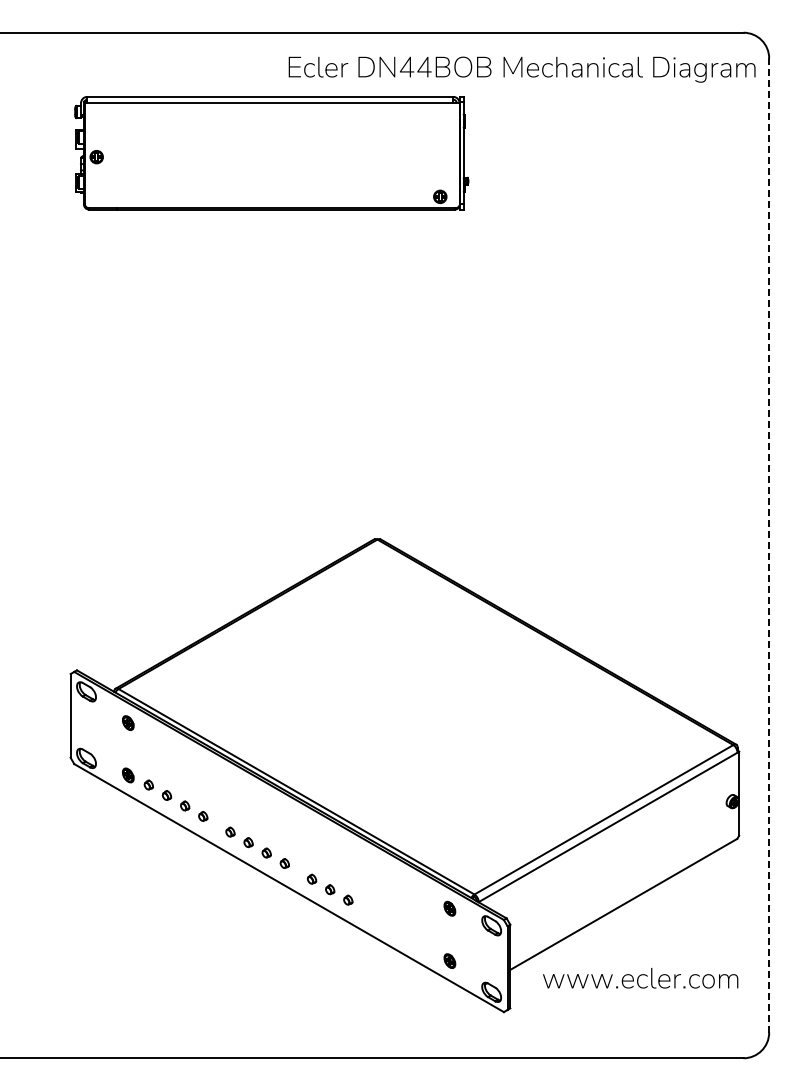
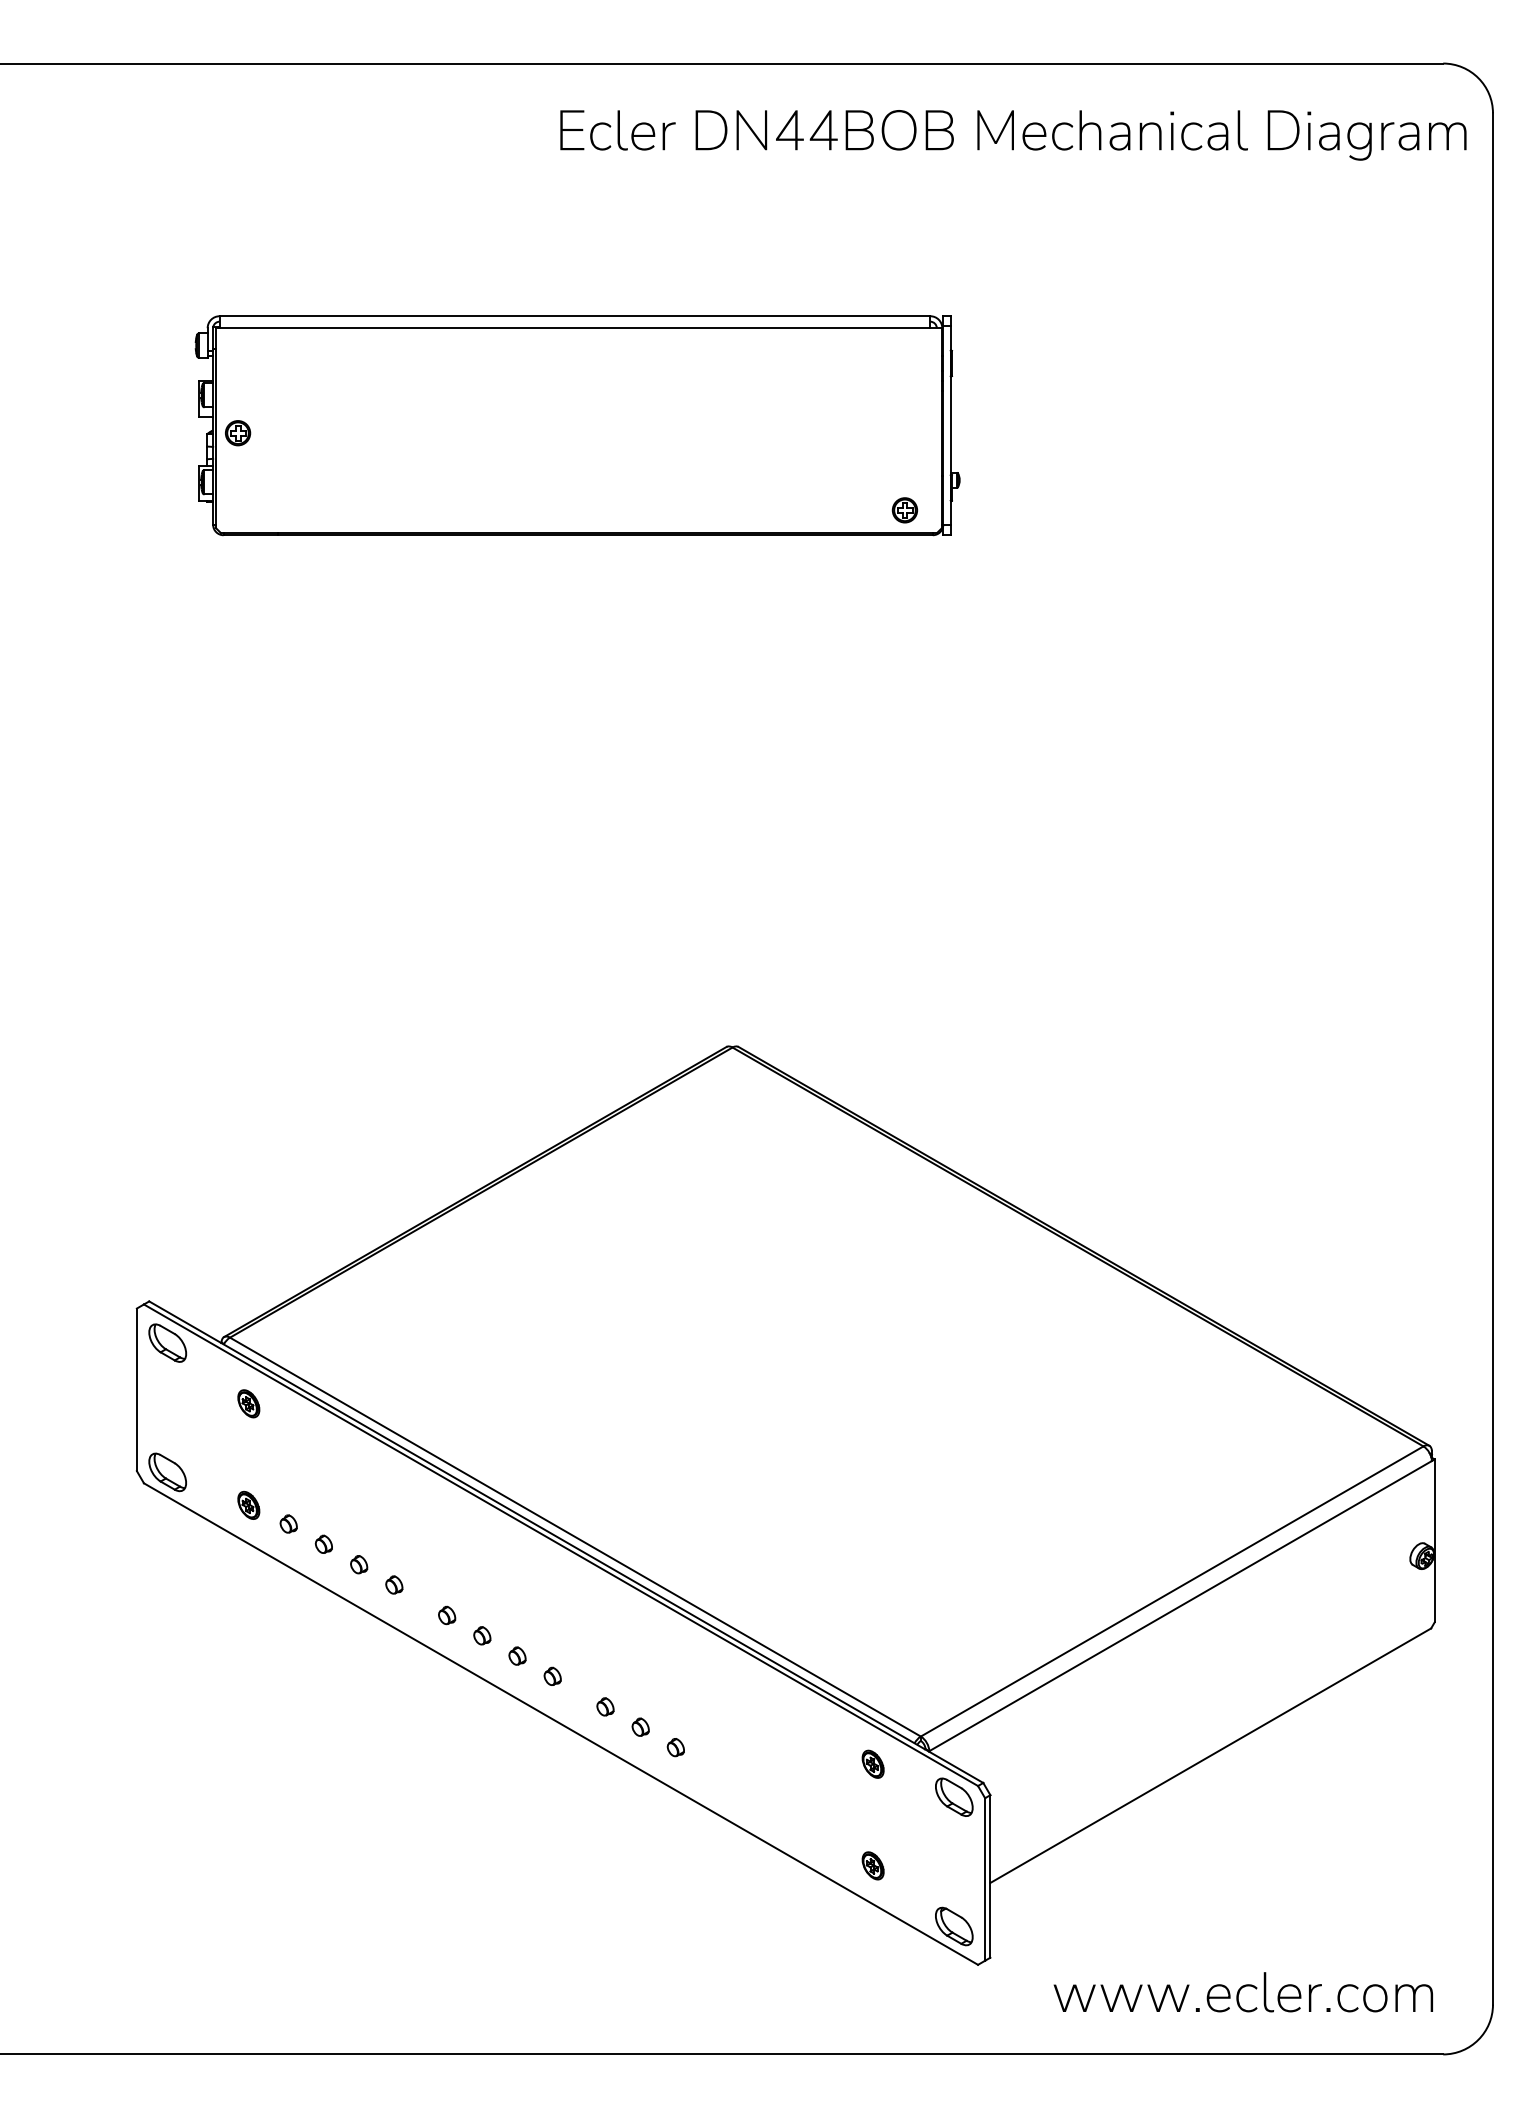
part: (271, 153) -> (577, 426), moved
line: (769, 545) -> (1493, 1059), dashed -> solid
text: (640, 978) -> (1243, 1992), moved

